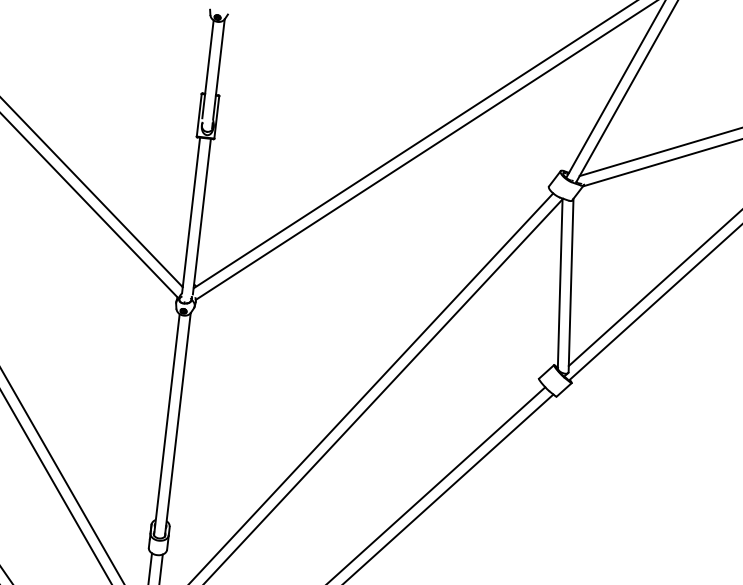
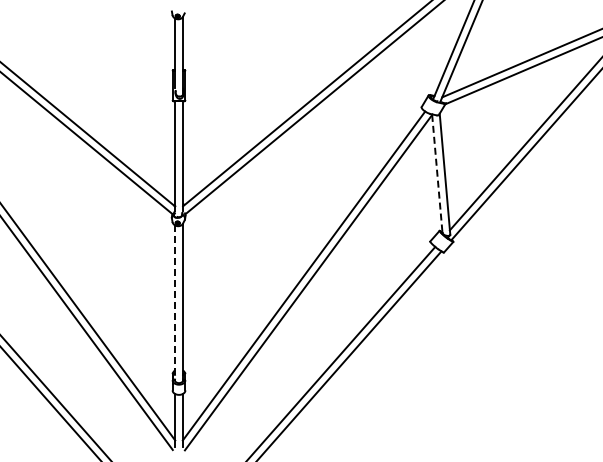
line: (560, 284) -> (437, 174), solid -> dashed
line: (167, 424) -> (175, 303), solid -> dashed

